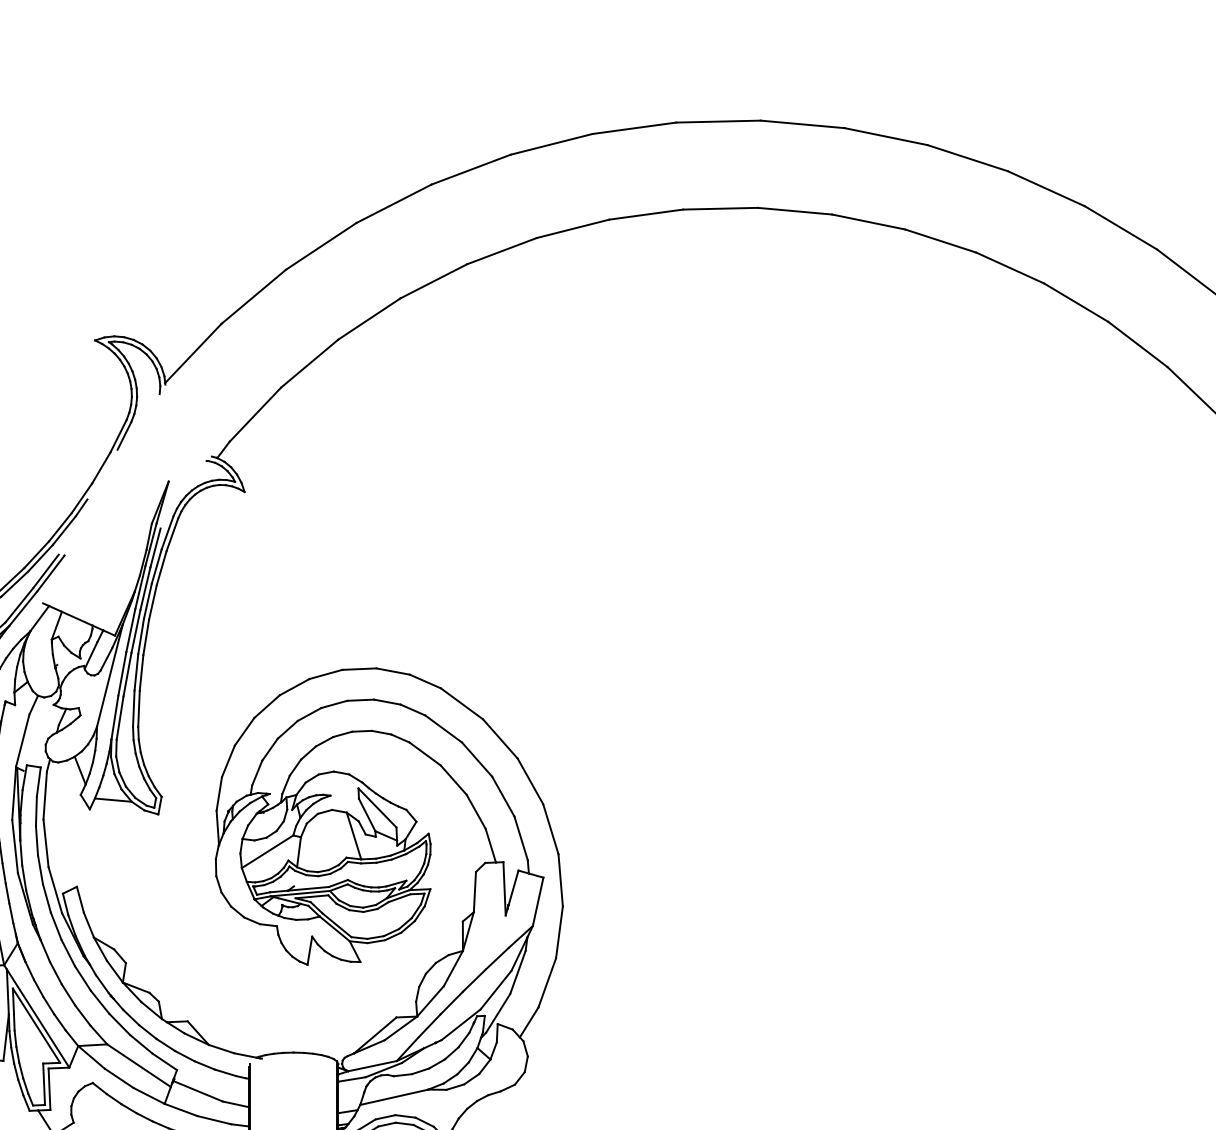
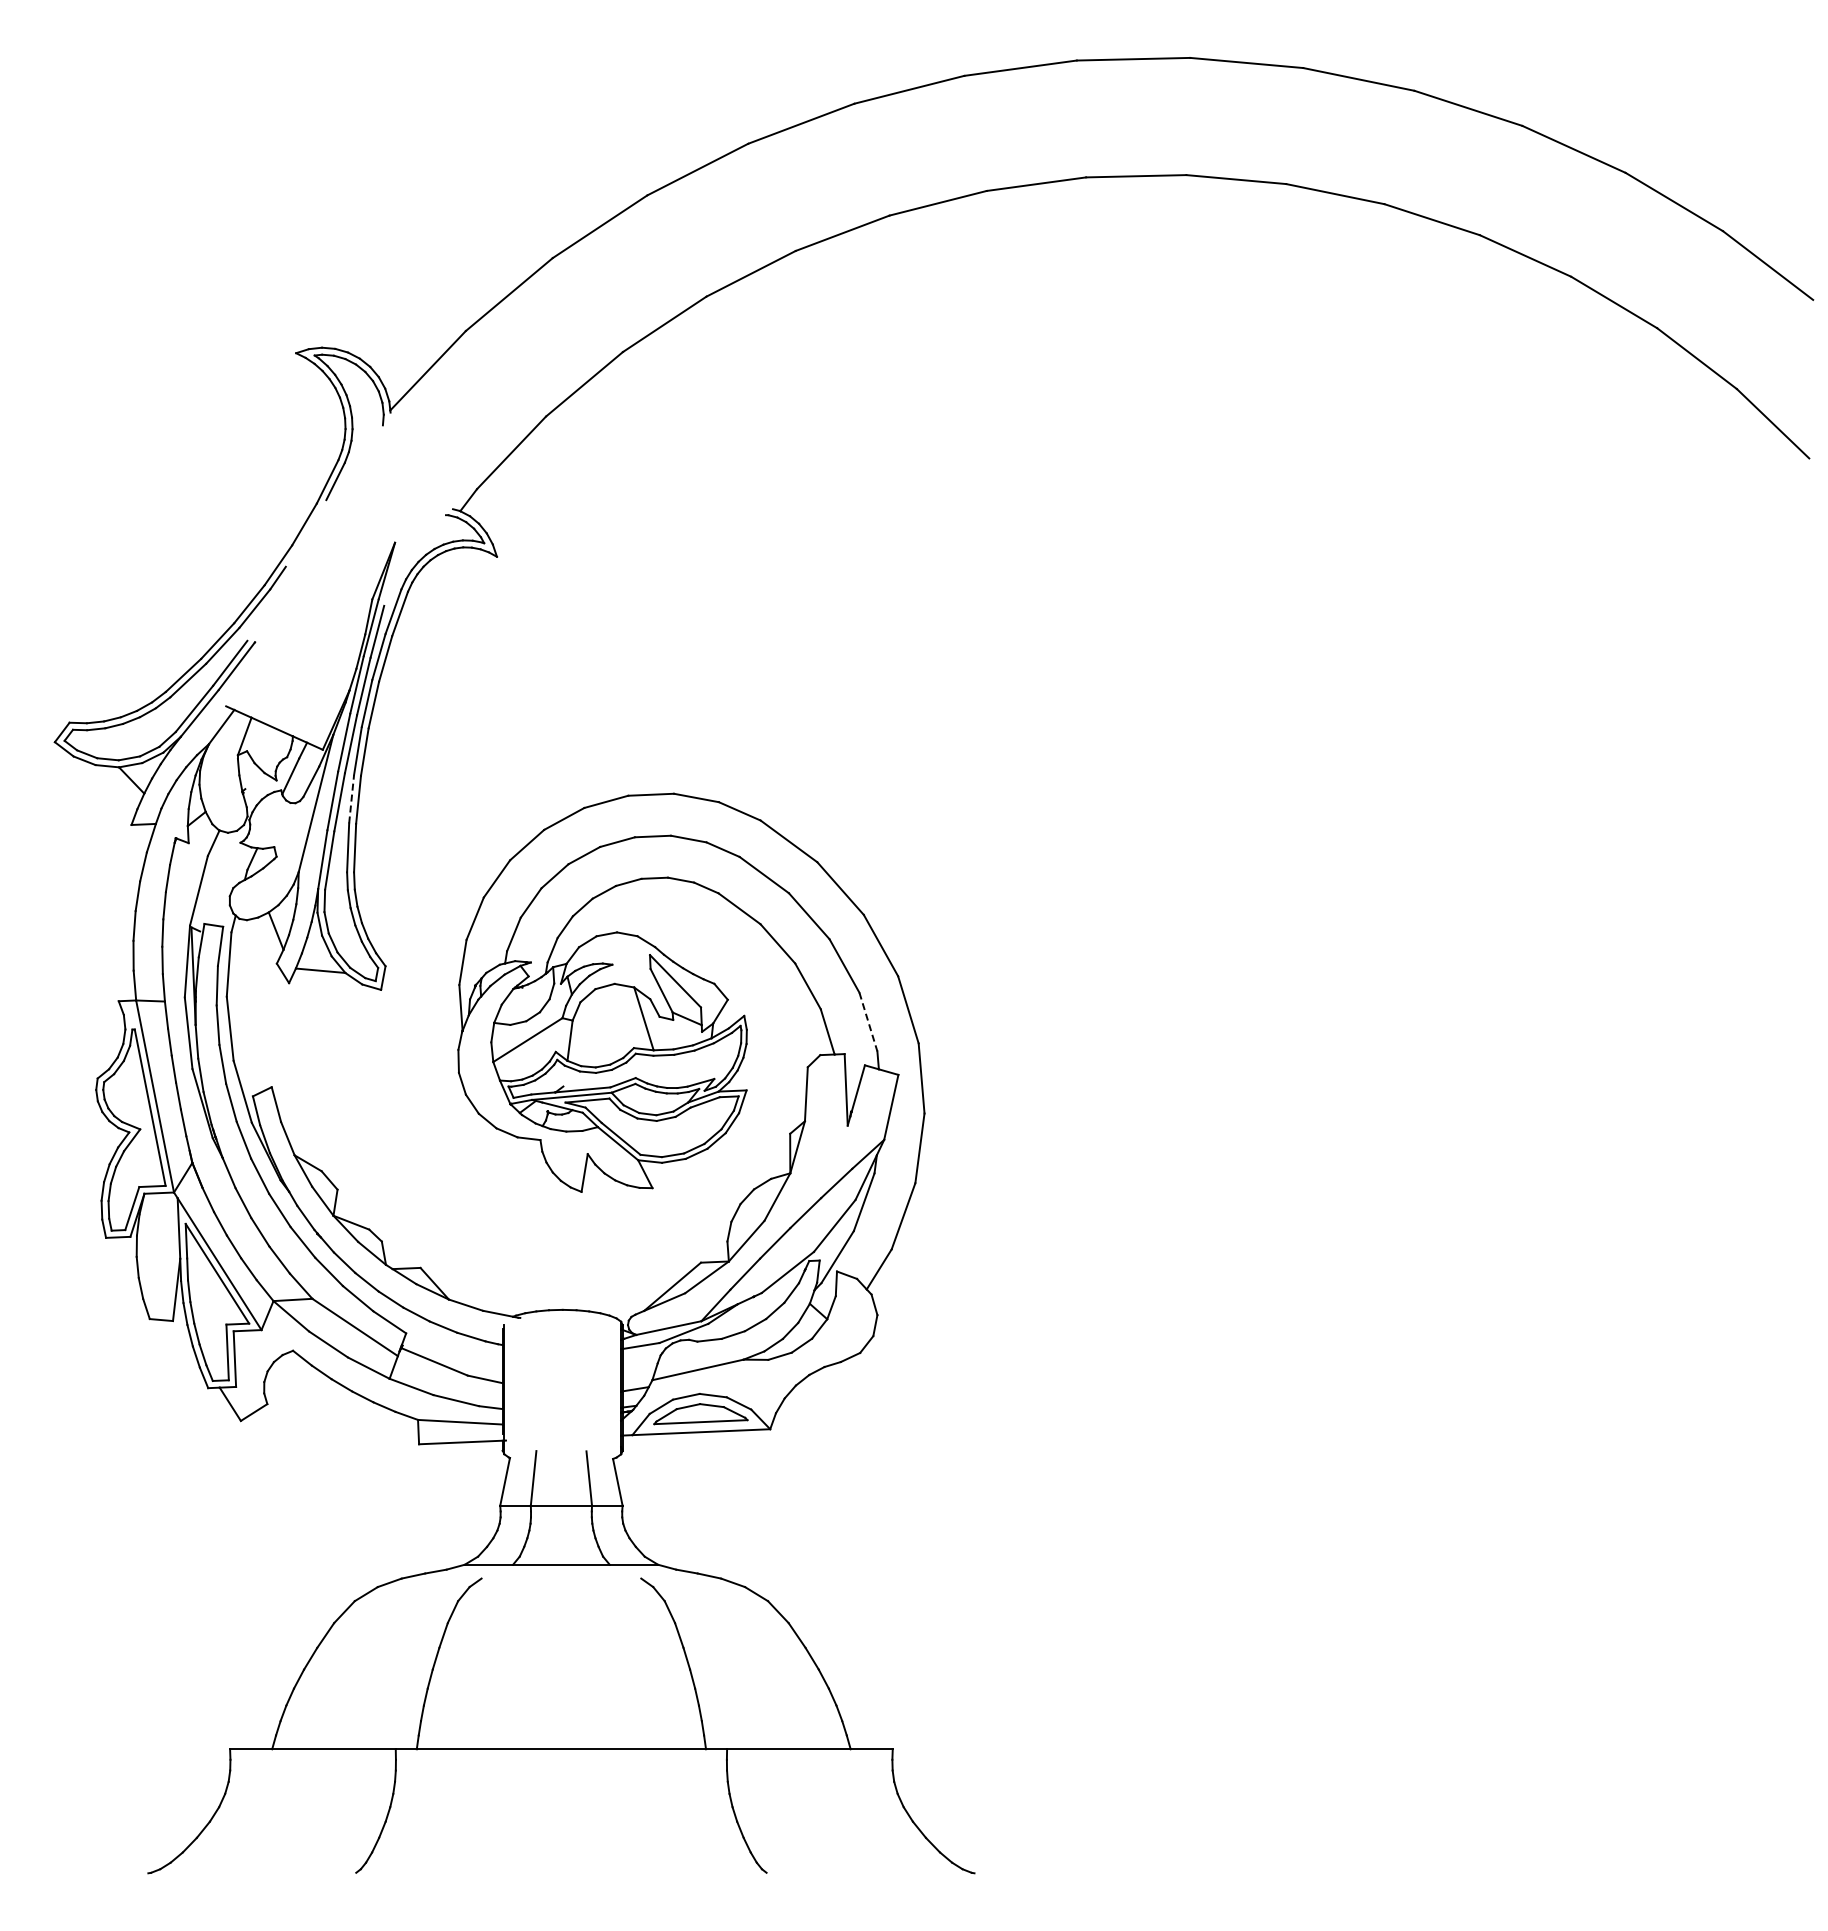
line: (136, 671) -> (351, 798), solid -> dashed
line: (521, 838) -> (868, 1022), solid -> dashed

